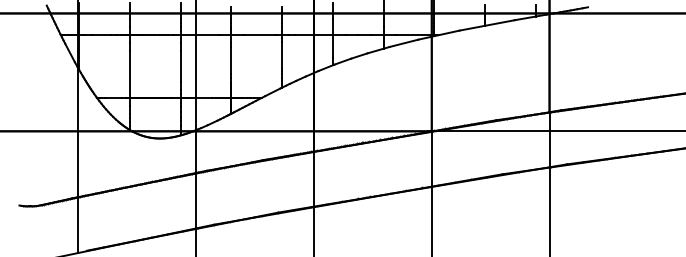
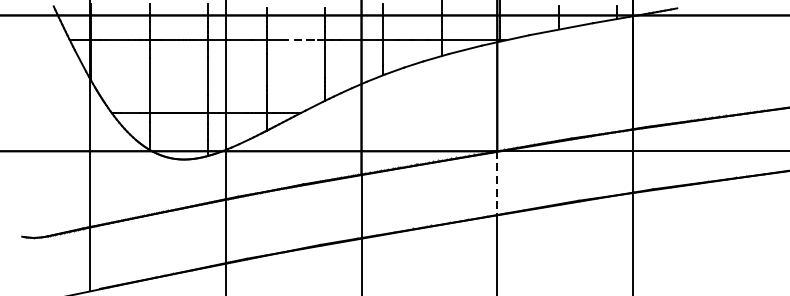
line: (260, 34) -> (299, 39), solid -> dashed
line: (431, 158) -> (496, 182), solid -> dashed

